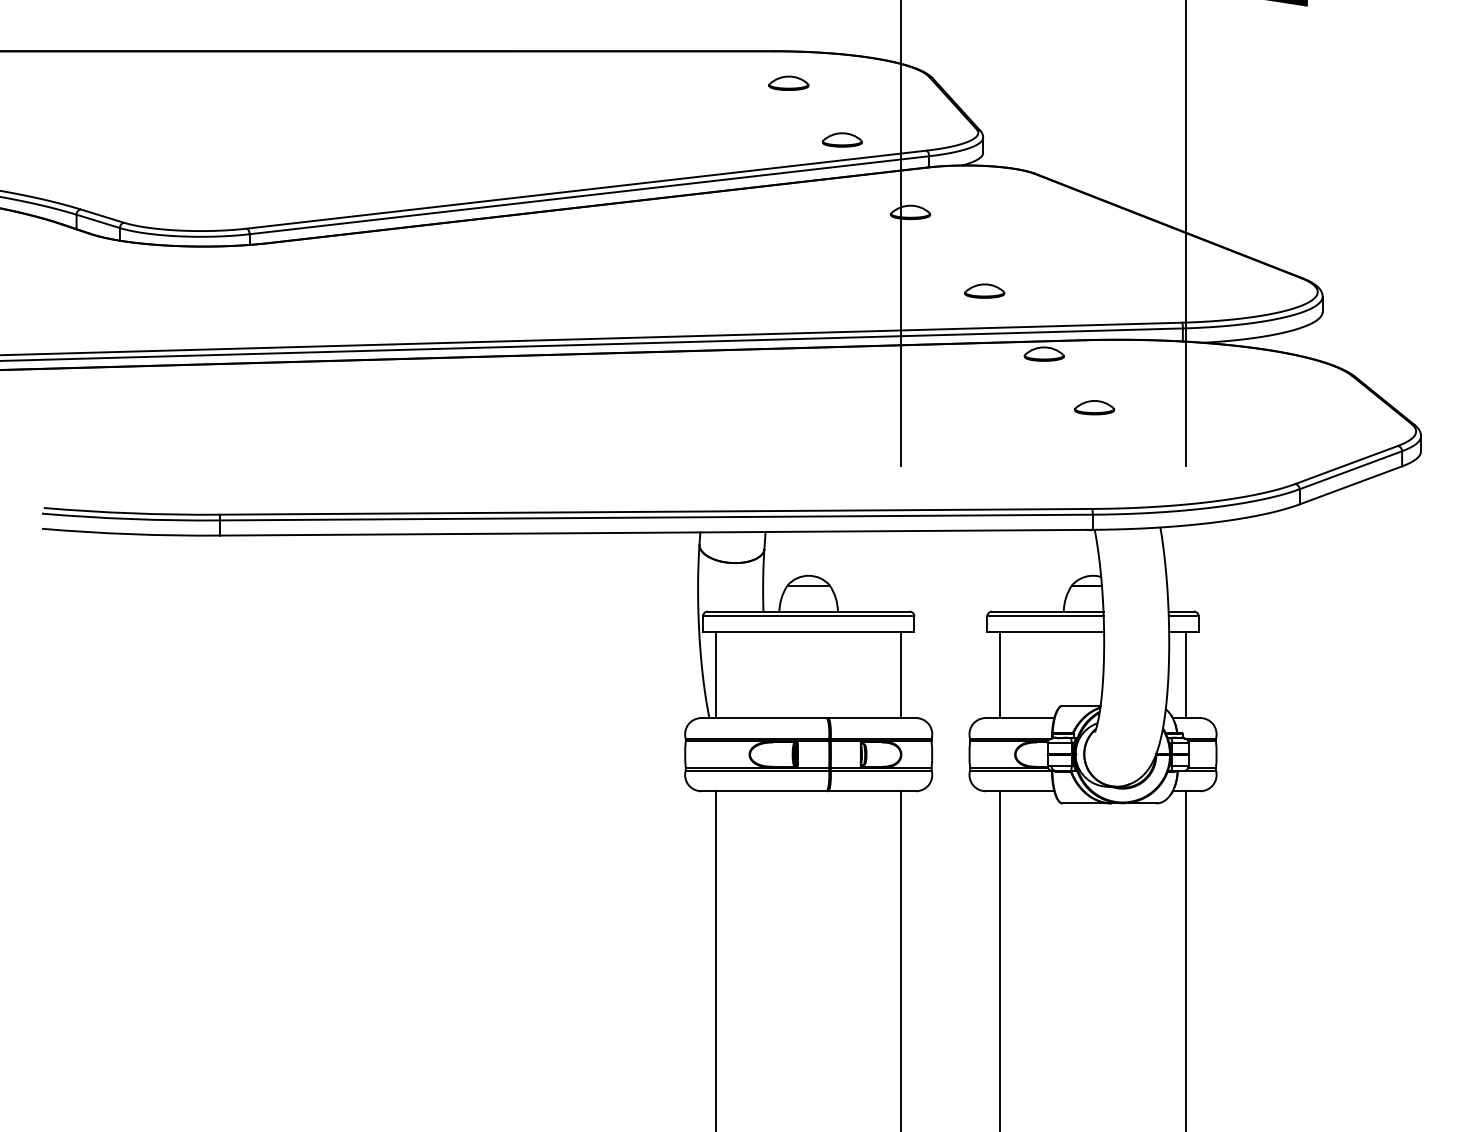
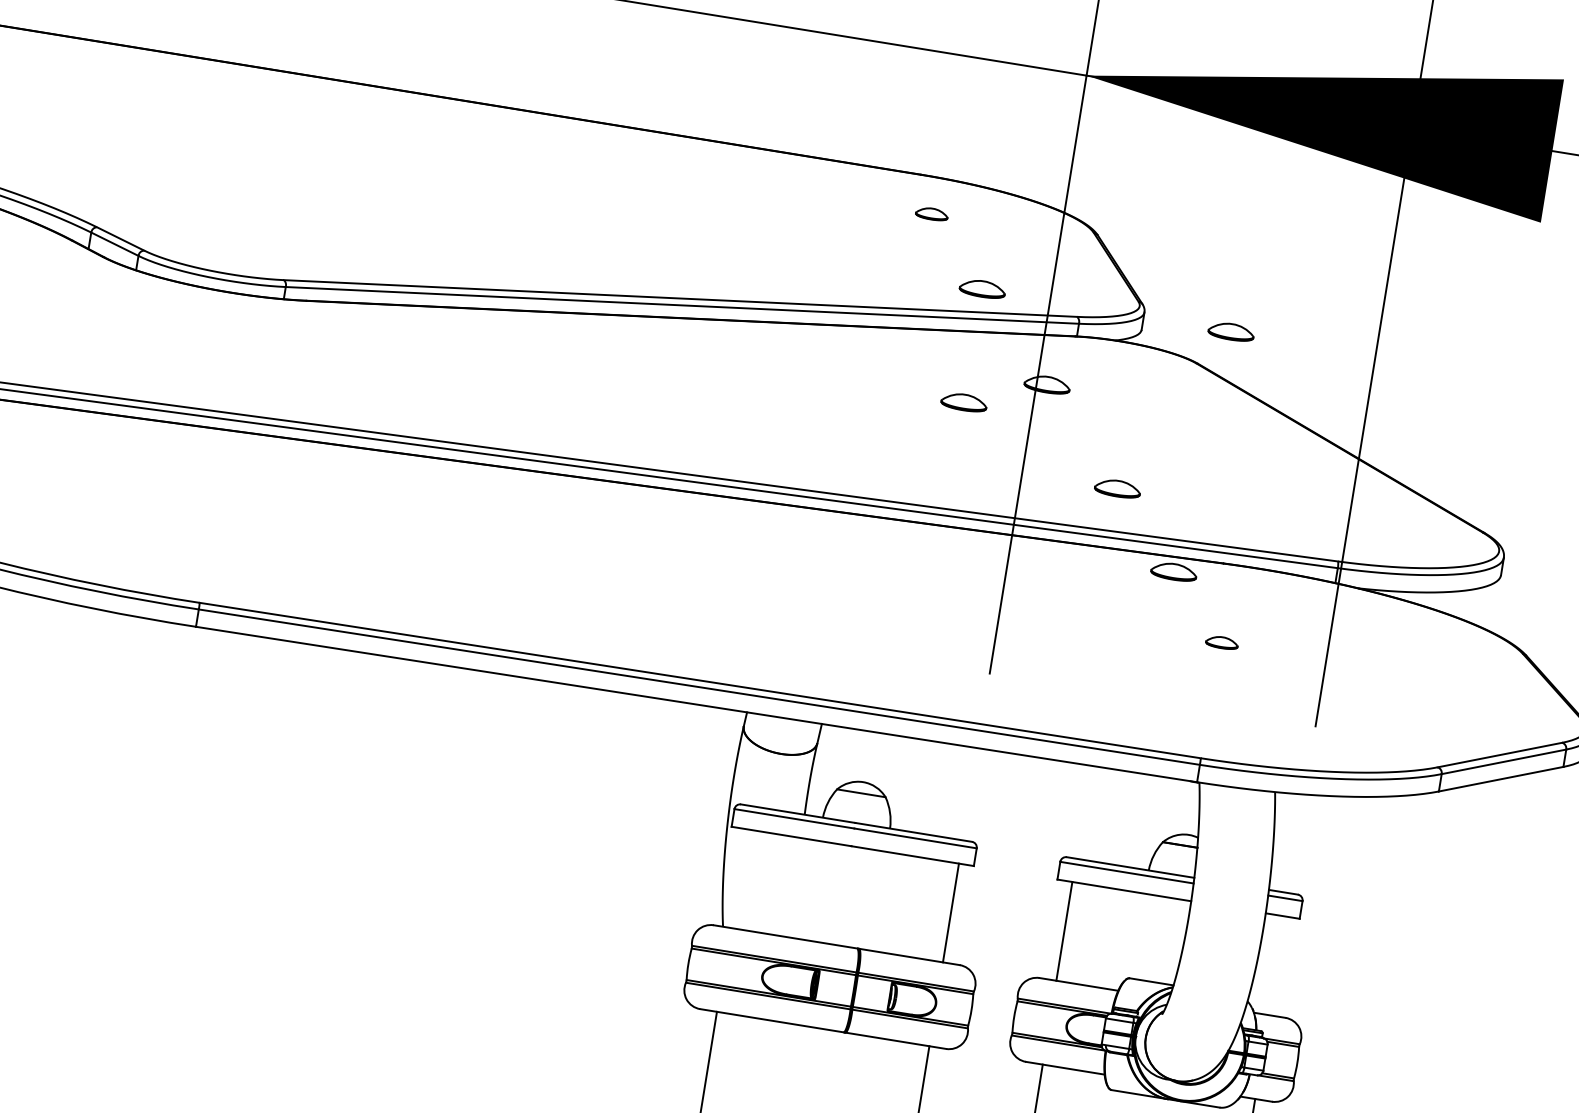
part: (788, 82) -> (931, 213), size x0.7
part: (1059, 141) -> (1231, 331), added
part: (842, 238) -> (964, 401), added
part: (1094, 407) -> (1221, 642), size x0.7
line: (716, 674) -> (739, 878), removed
line: (1185, 674) -> (1276, 965), removed

